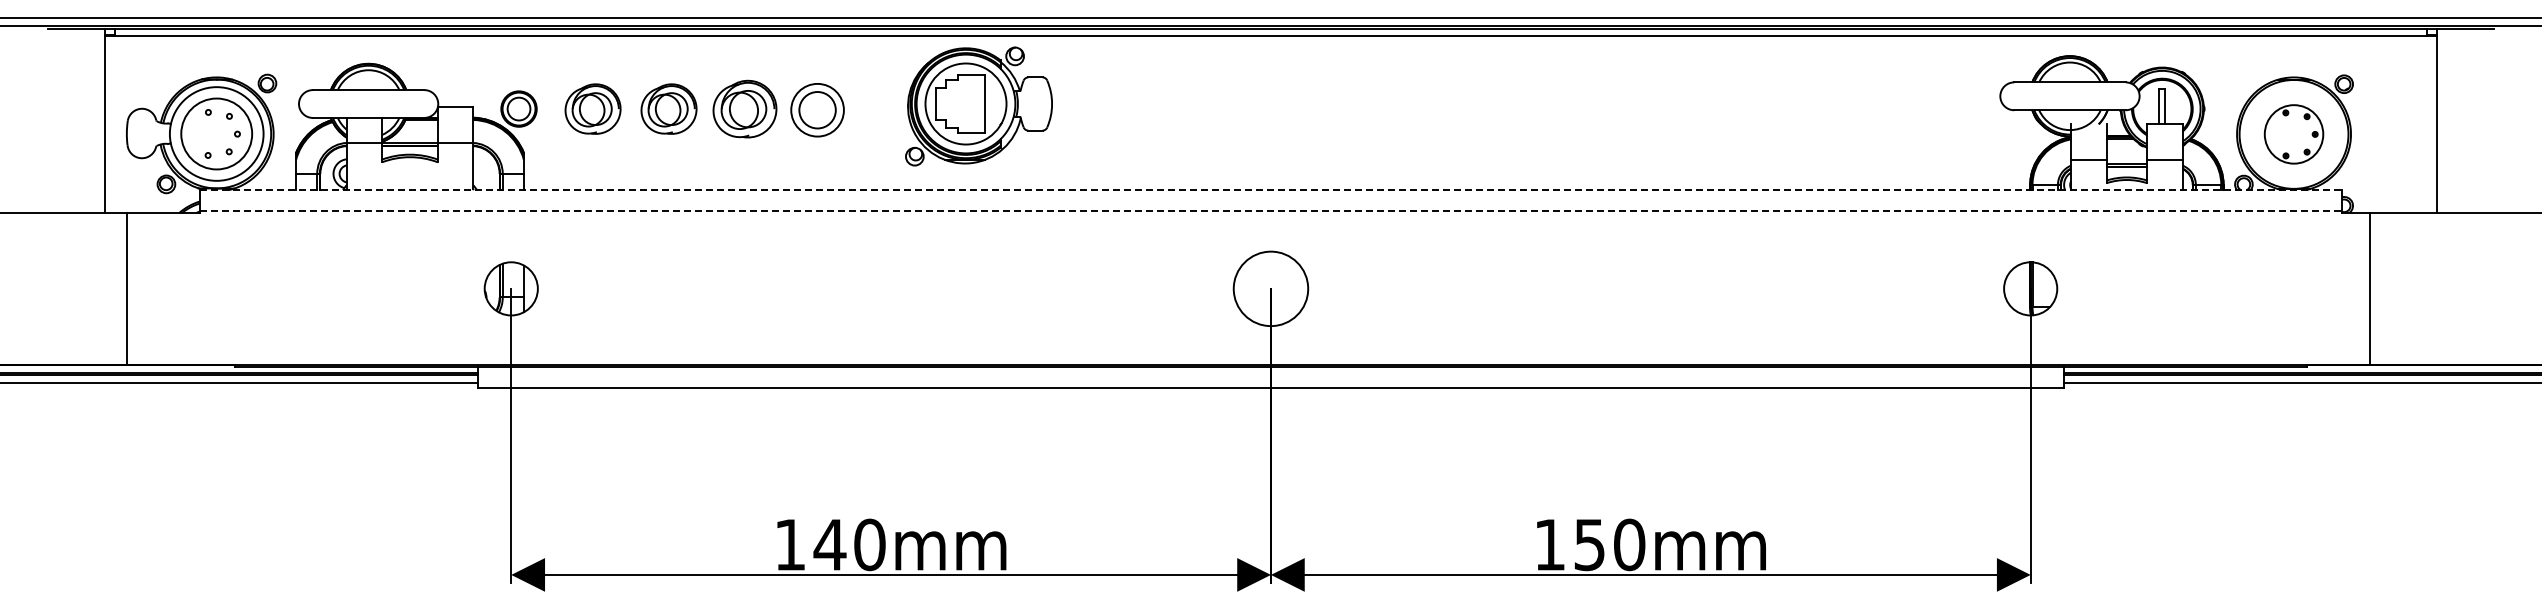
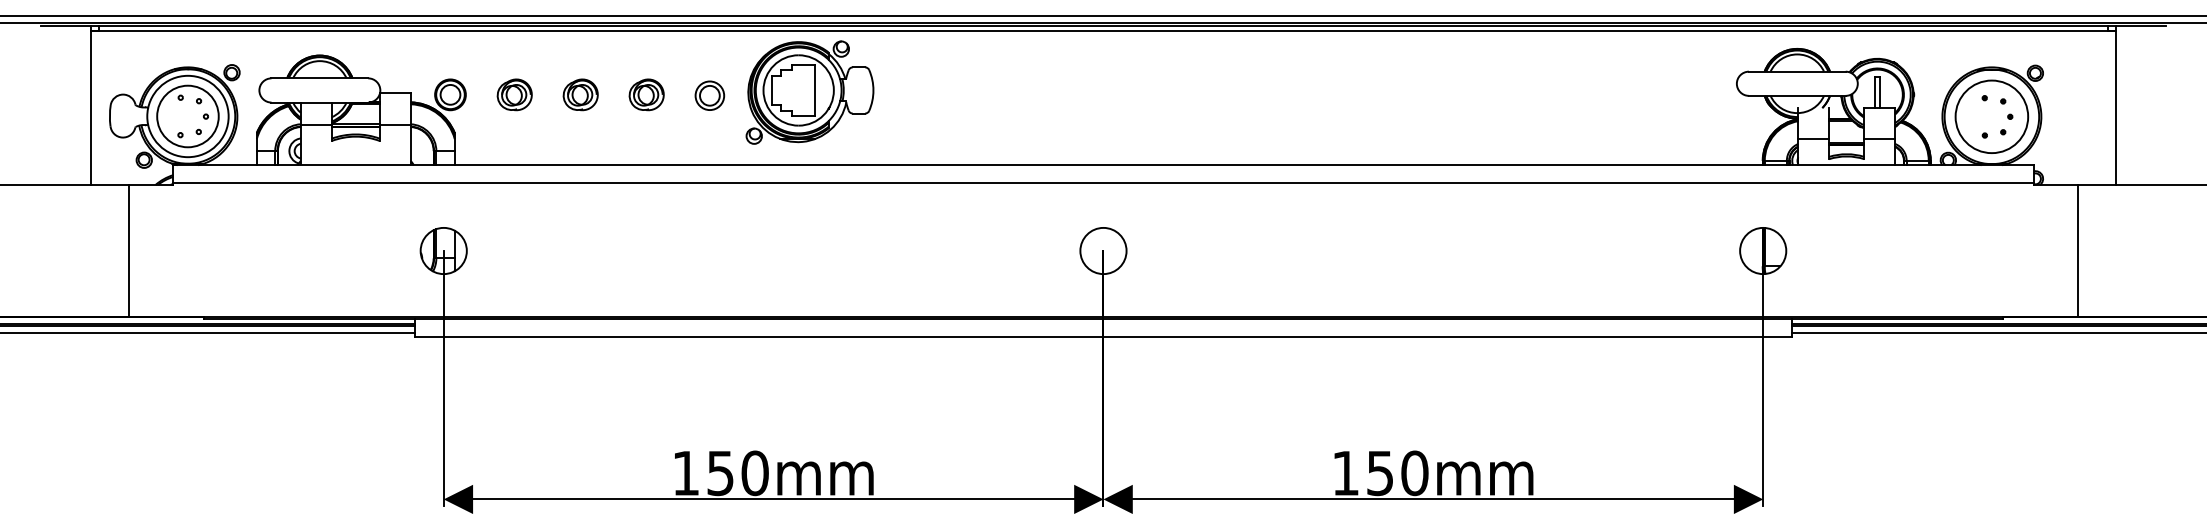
part: (978, 106) -> (809, 92), moved
part: (592, 108) -> (514, 94), size x0.71
part: (668, 108) -> (580, 94), size x0.71
part: (744, 108) -> (646, 94), size x0.62
part: (817, 109) -> (709, 95), size x0.62
circle: (2293, 134) -> (1991, 116), size x1.43
line: (1271, 190) -> (1103, 165), dashed -> solid
line: (1271, 210) -> (1103, 182), dashed -> solid
line: (127, 288) -> (129, 250), moved
circle: (1270, 288) -> (1103, 250), size x0.71
line: (2369, 288) -> (2077, 250), moved
text: (829, 545) -> (720, 473), 140mm -> 150mm

